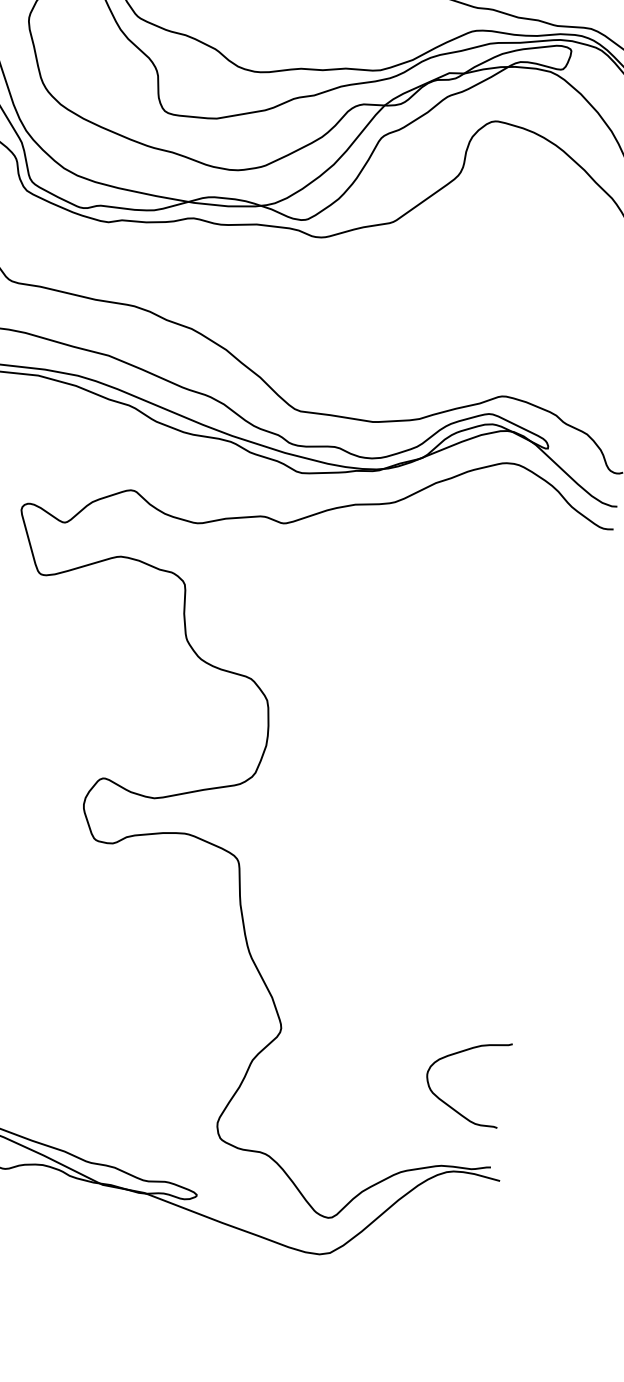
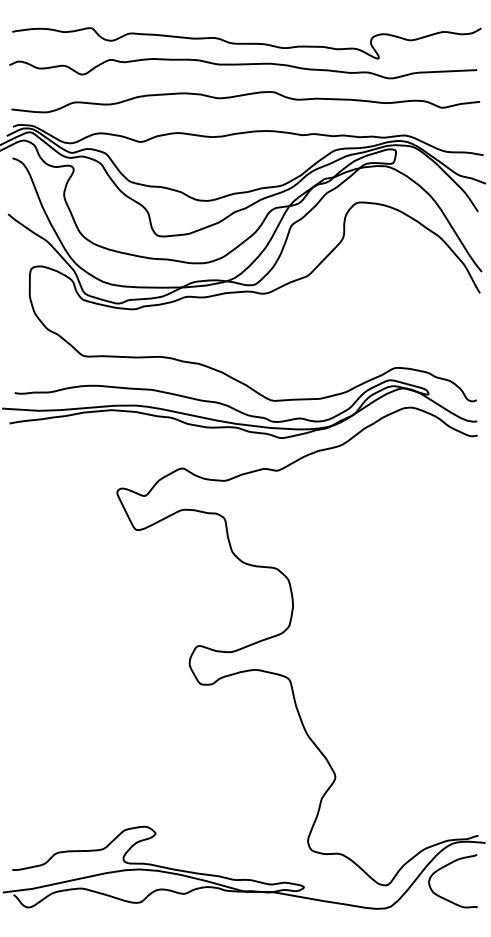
curve: (458, 1054) -> (445, 867), moved

